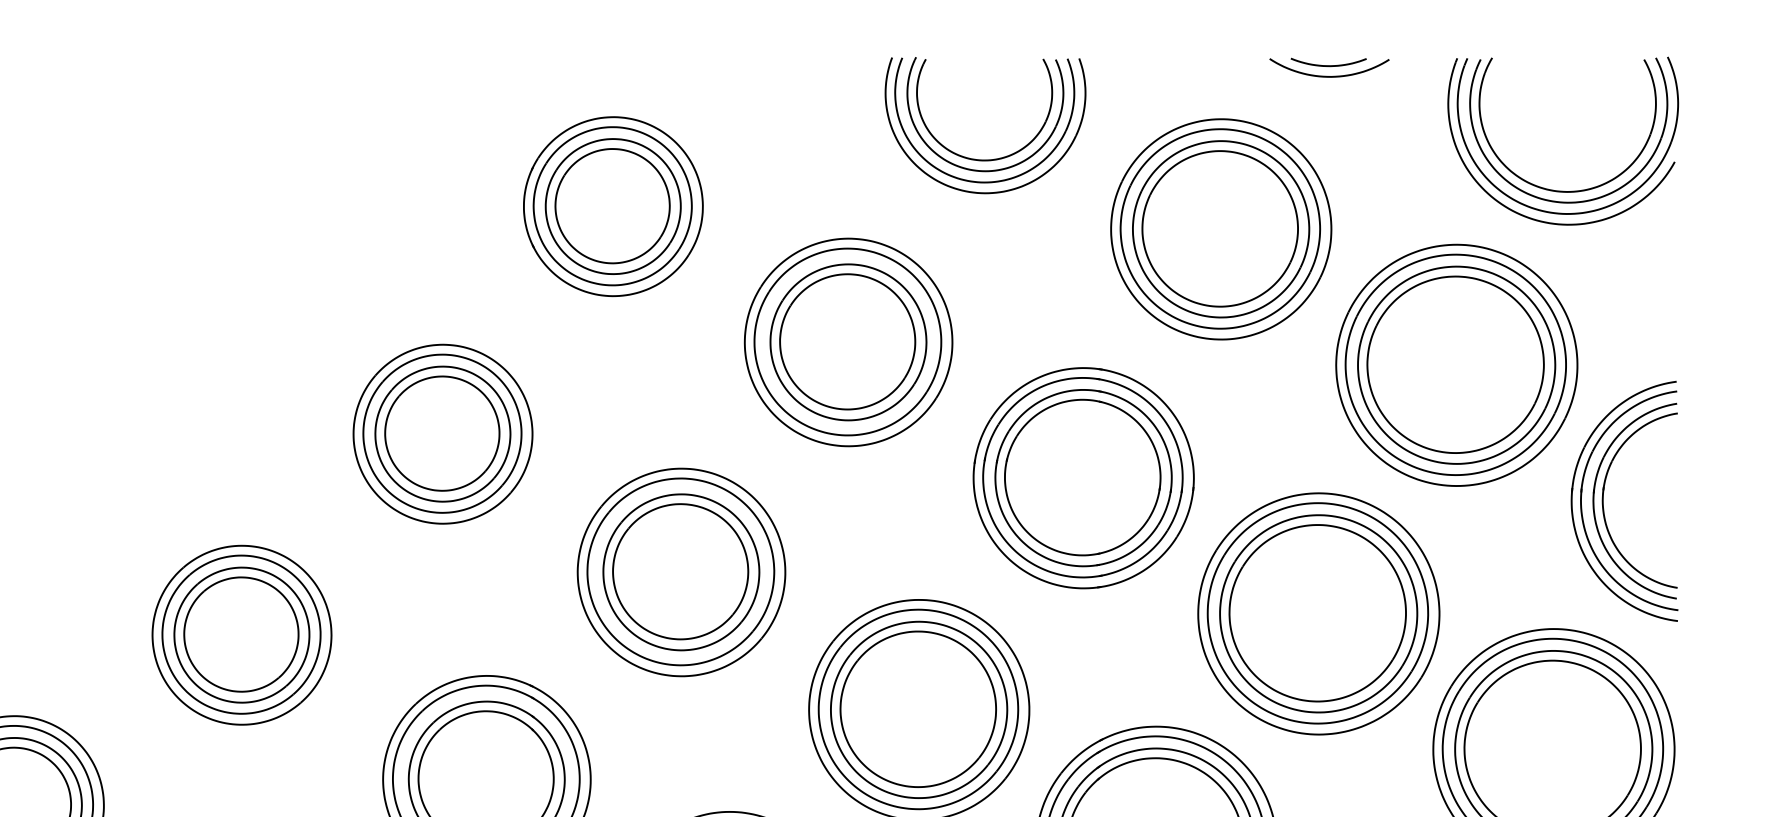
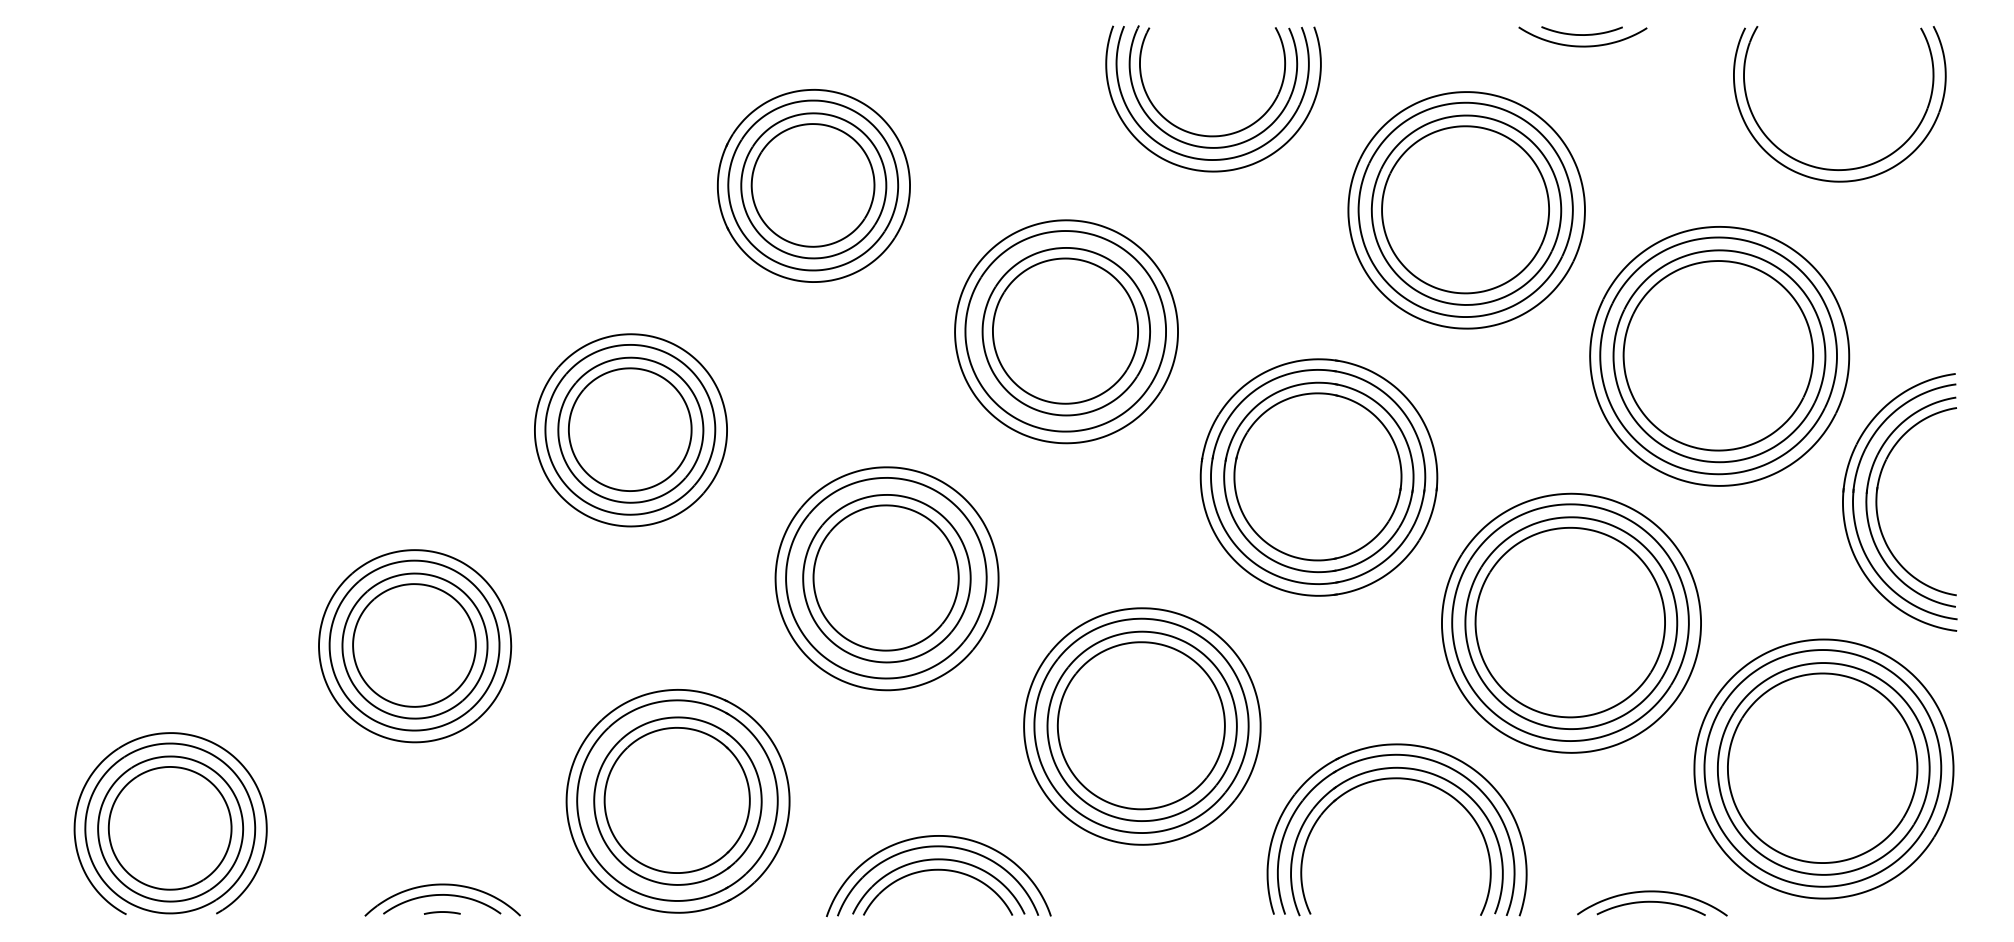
part: (1553, 211) -> (1823, 191), removed

